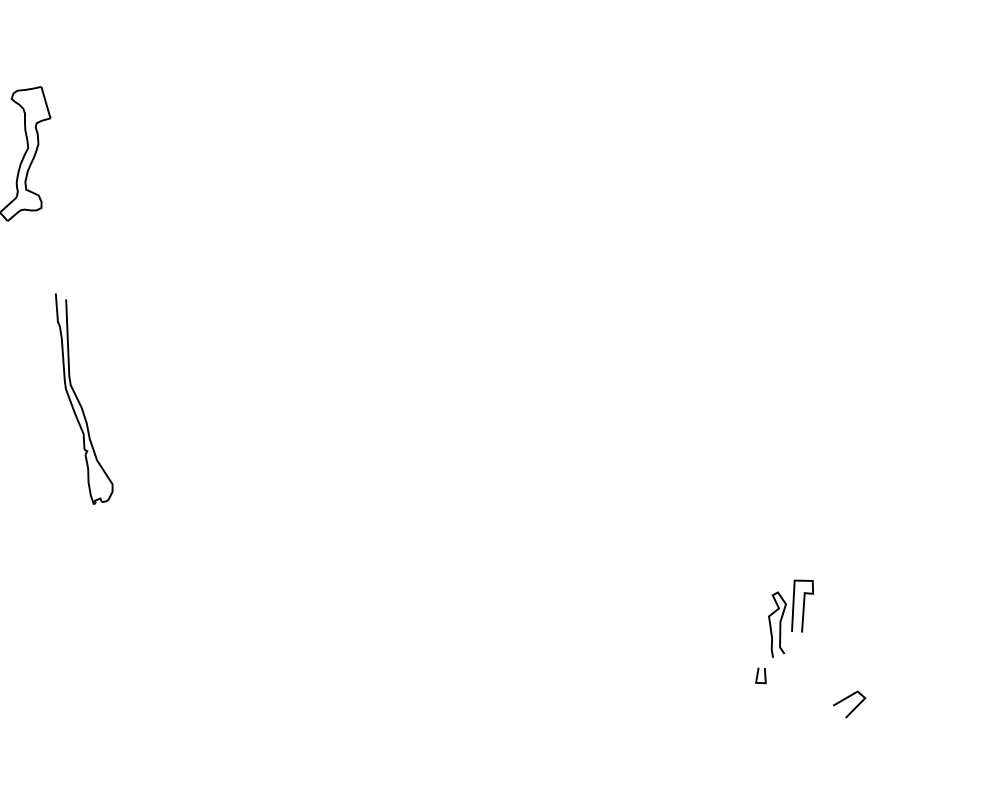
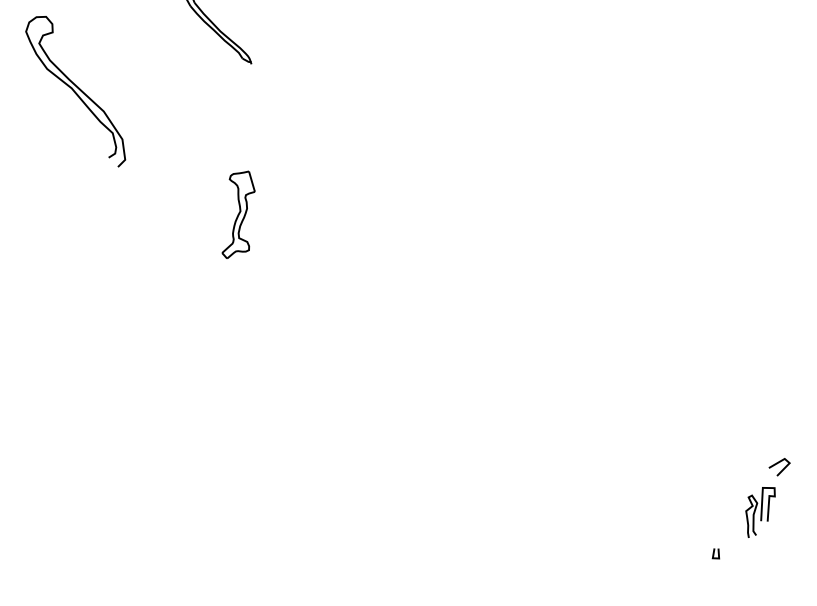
part: (83, 398) -> (276, 373), removed
part: (790, 618) -> (760, 512), moved
line: (846, 700) -> (777, 464), moved

